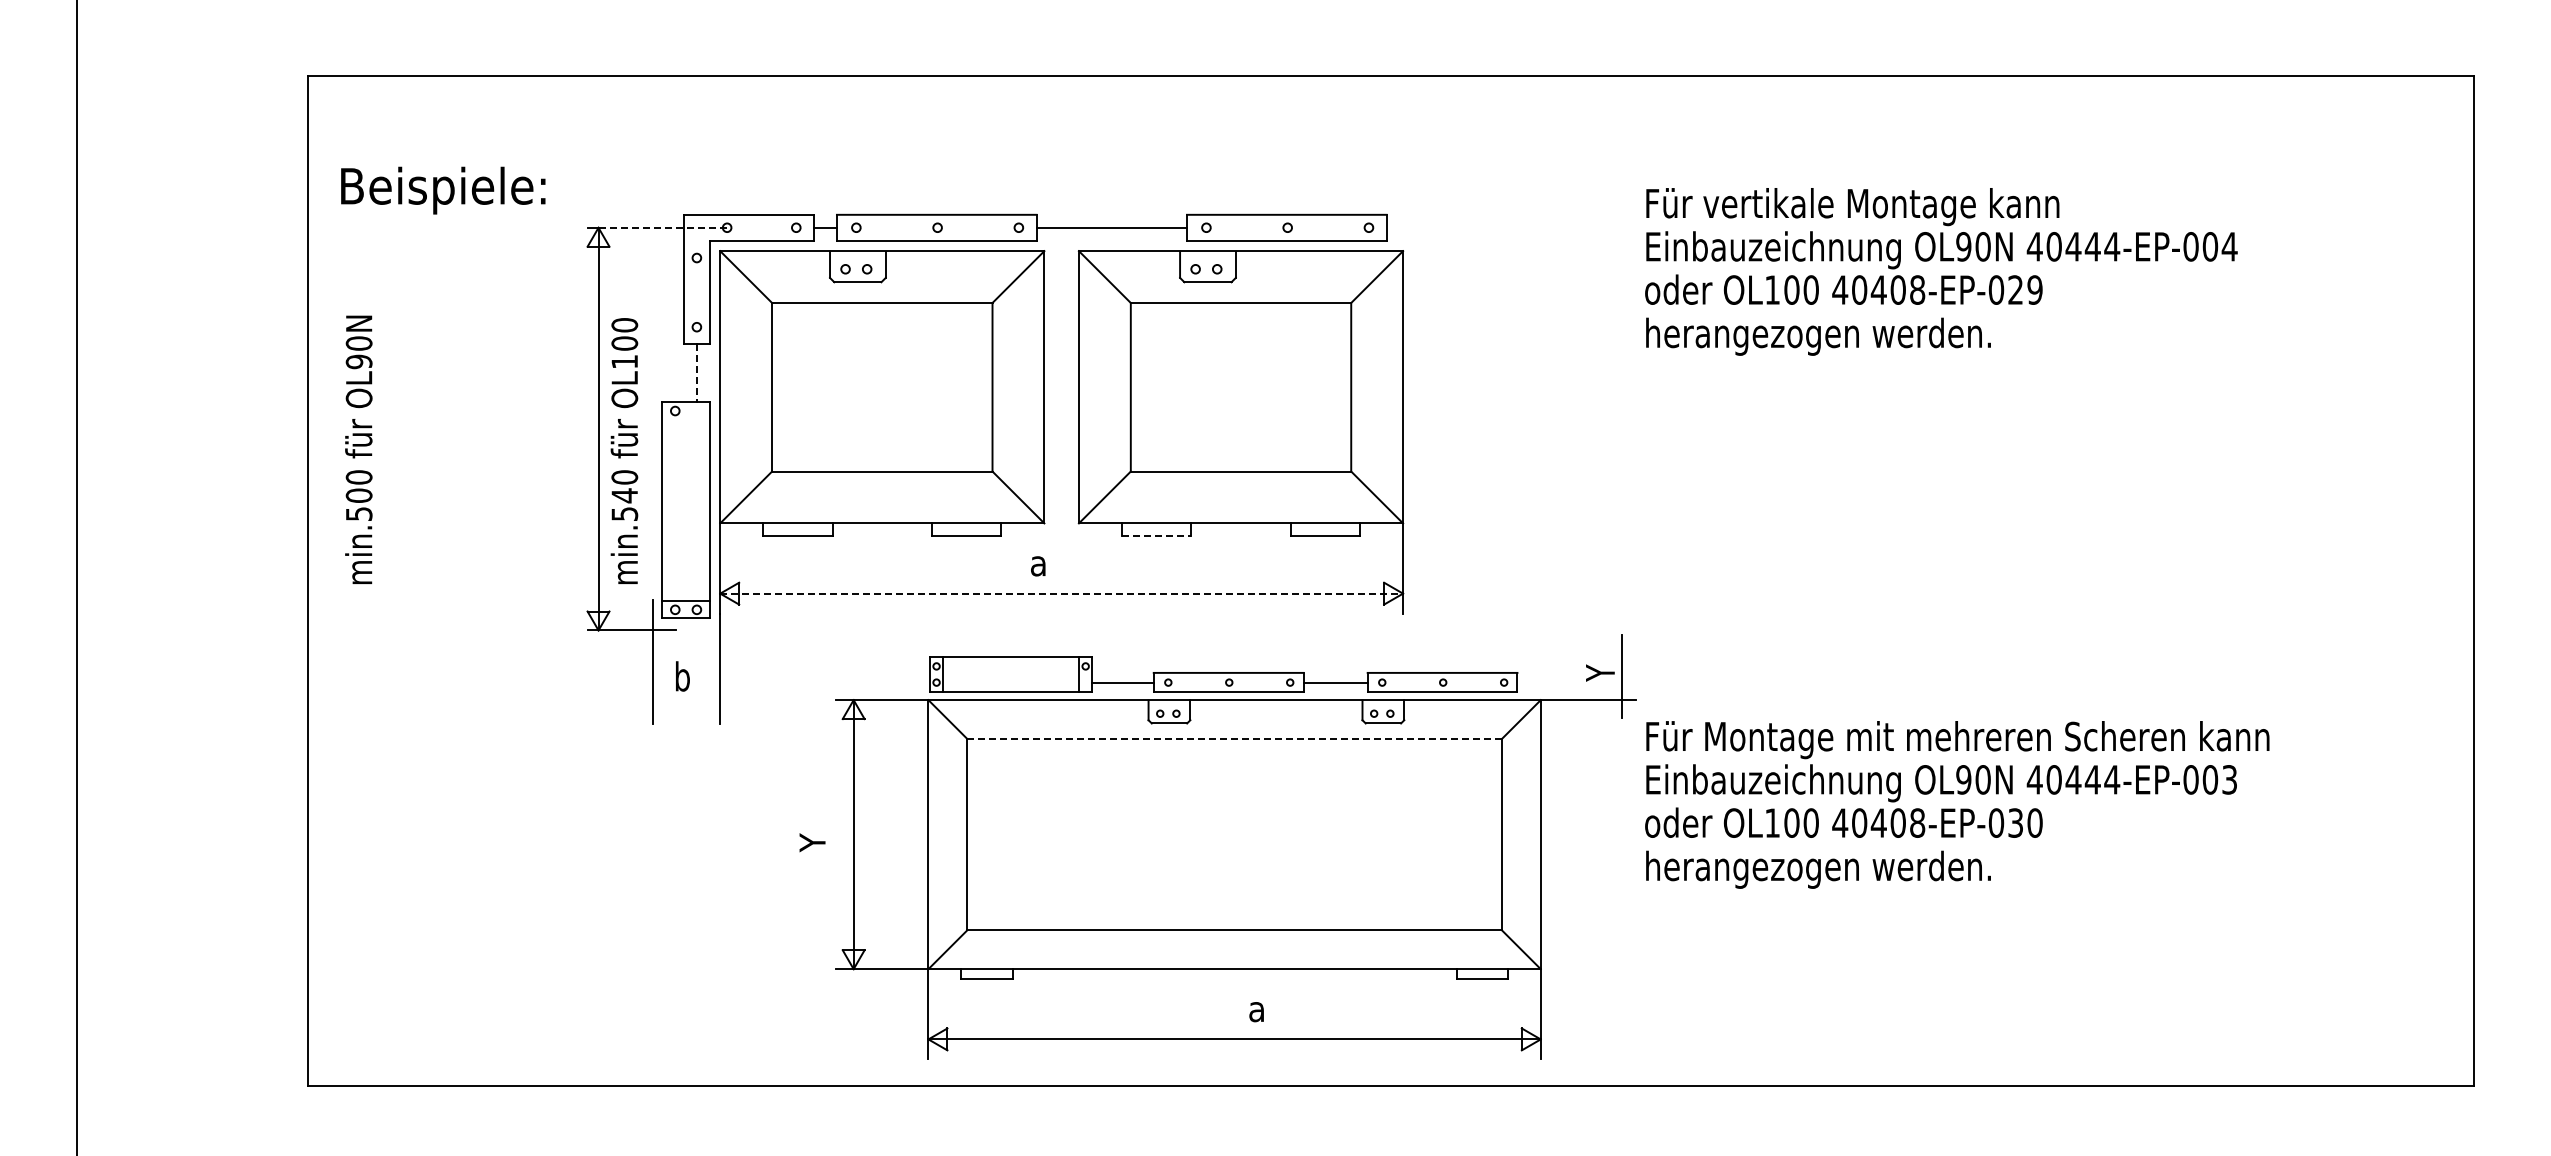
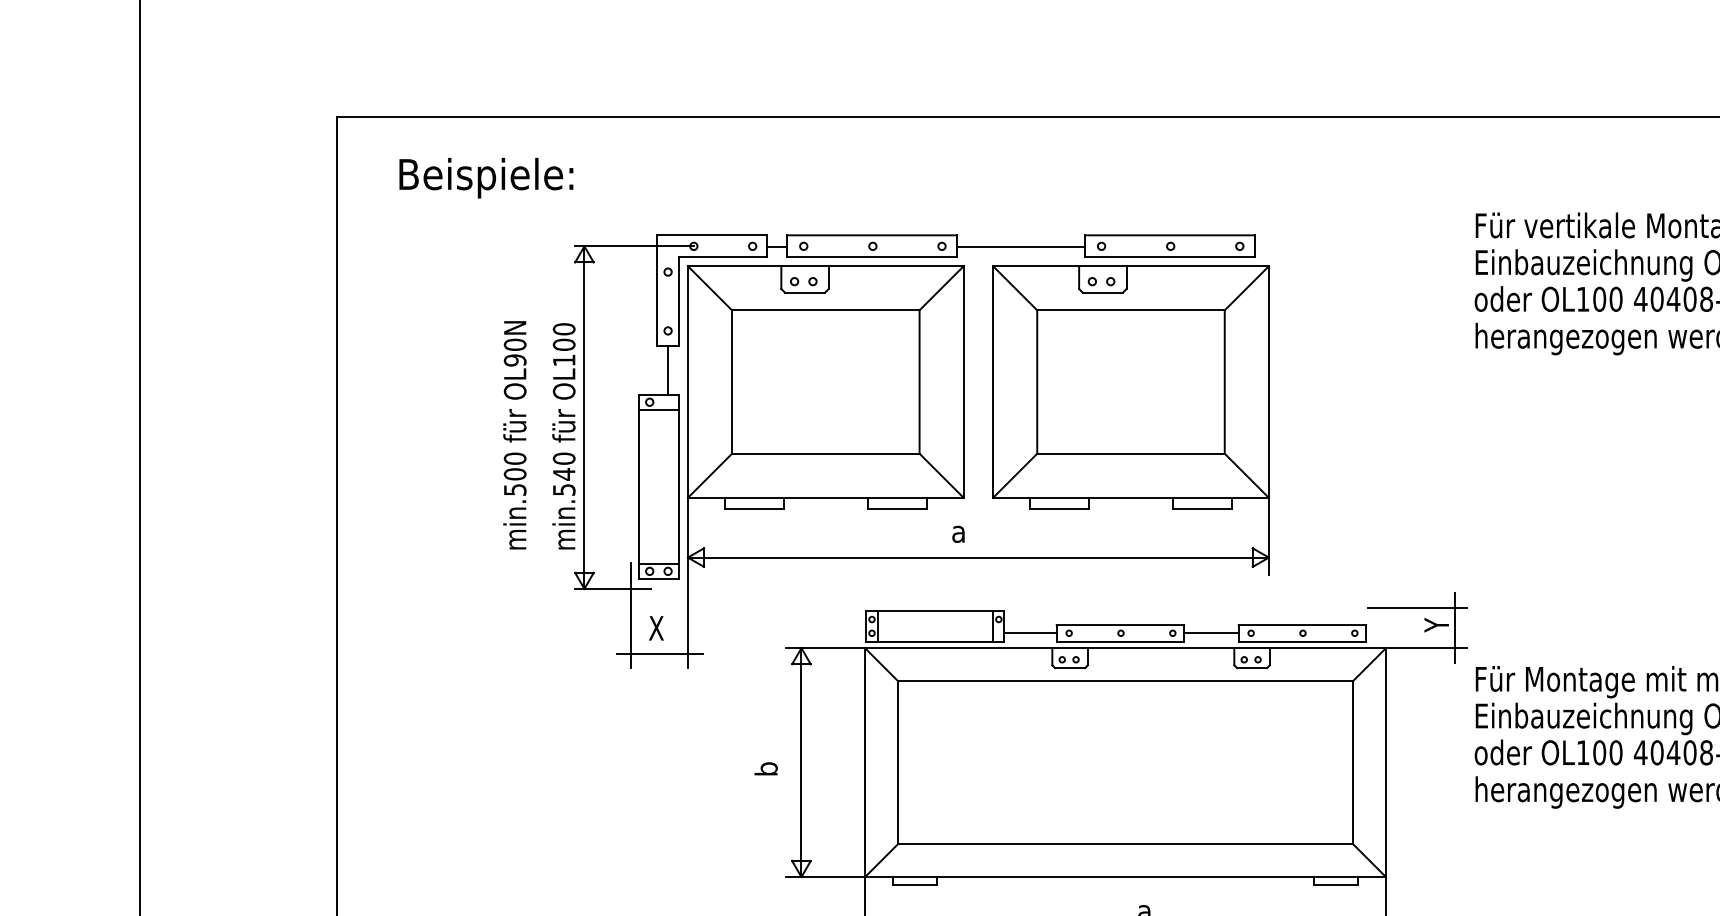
text: (443, 190) -> (486, 178), moved
line: (662, 227) -> (638, 246), dashed -> solid
line: (696, 373) -> (667, 370), dashed -> solid
line: (685, 419) -> (658, 409), added
text: (358, 449) -> (514, 434), moved
text: (624, 450) -> (563, 435), moved
line: (1156, 536) -> (1059, 508), dashed -> solid
line: (1062, 593) -> (979, 557), dashed -> solid
line: (1577, 653) -> (1417, 608), added
text: (682, 676) -> (655, 628), b -> X
line: (686, 707) -> (659, 654), added
line: (1235, 739) -> (1126, 681), dashed -> solid
text: (811, 842) -> (765, 769), Y -> b

